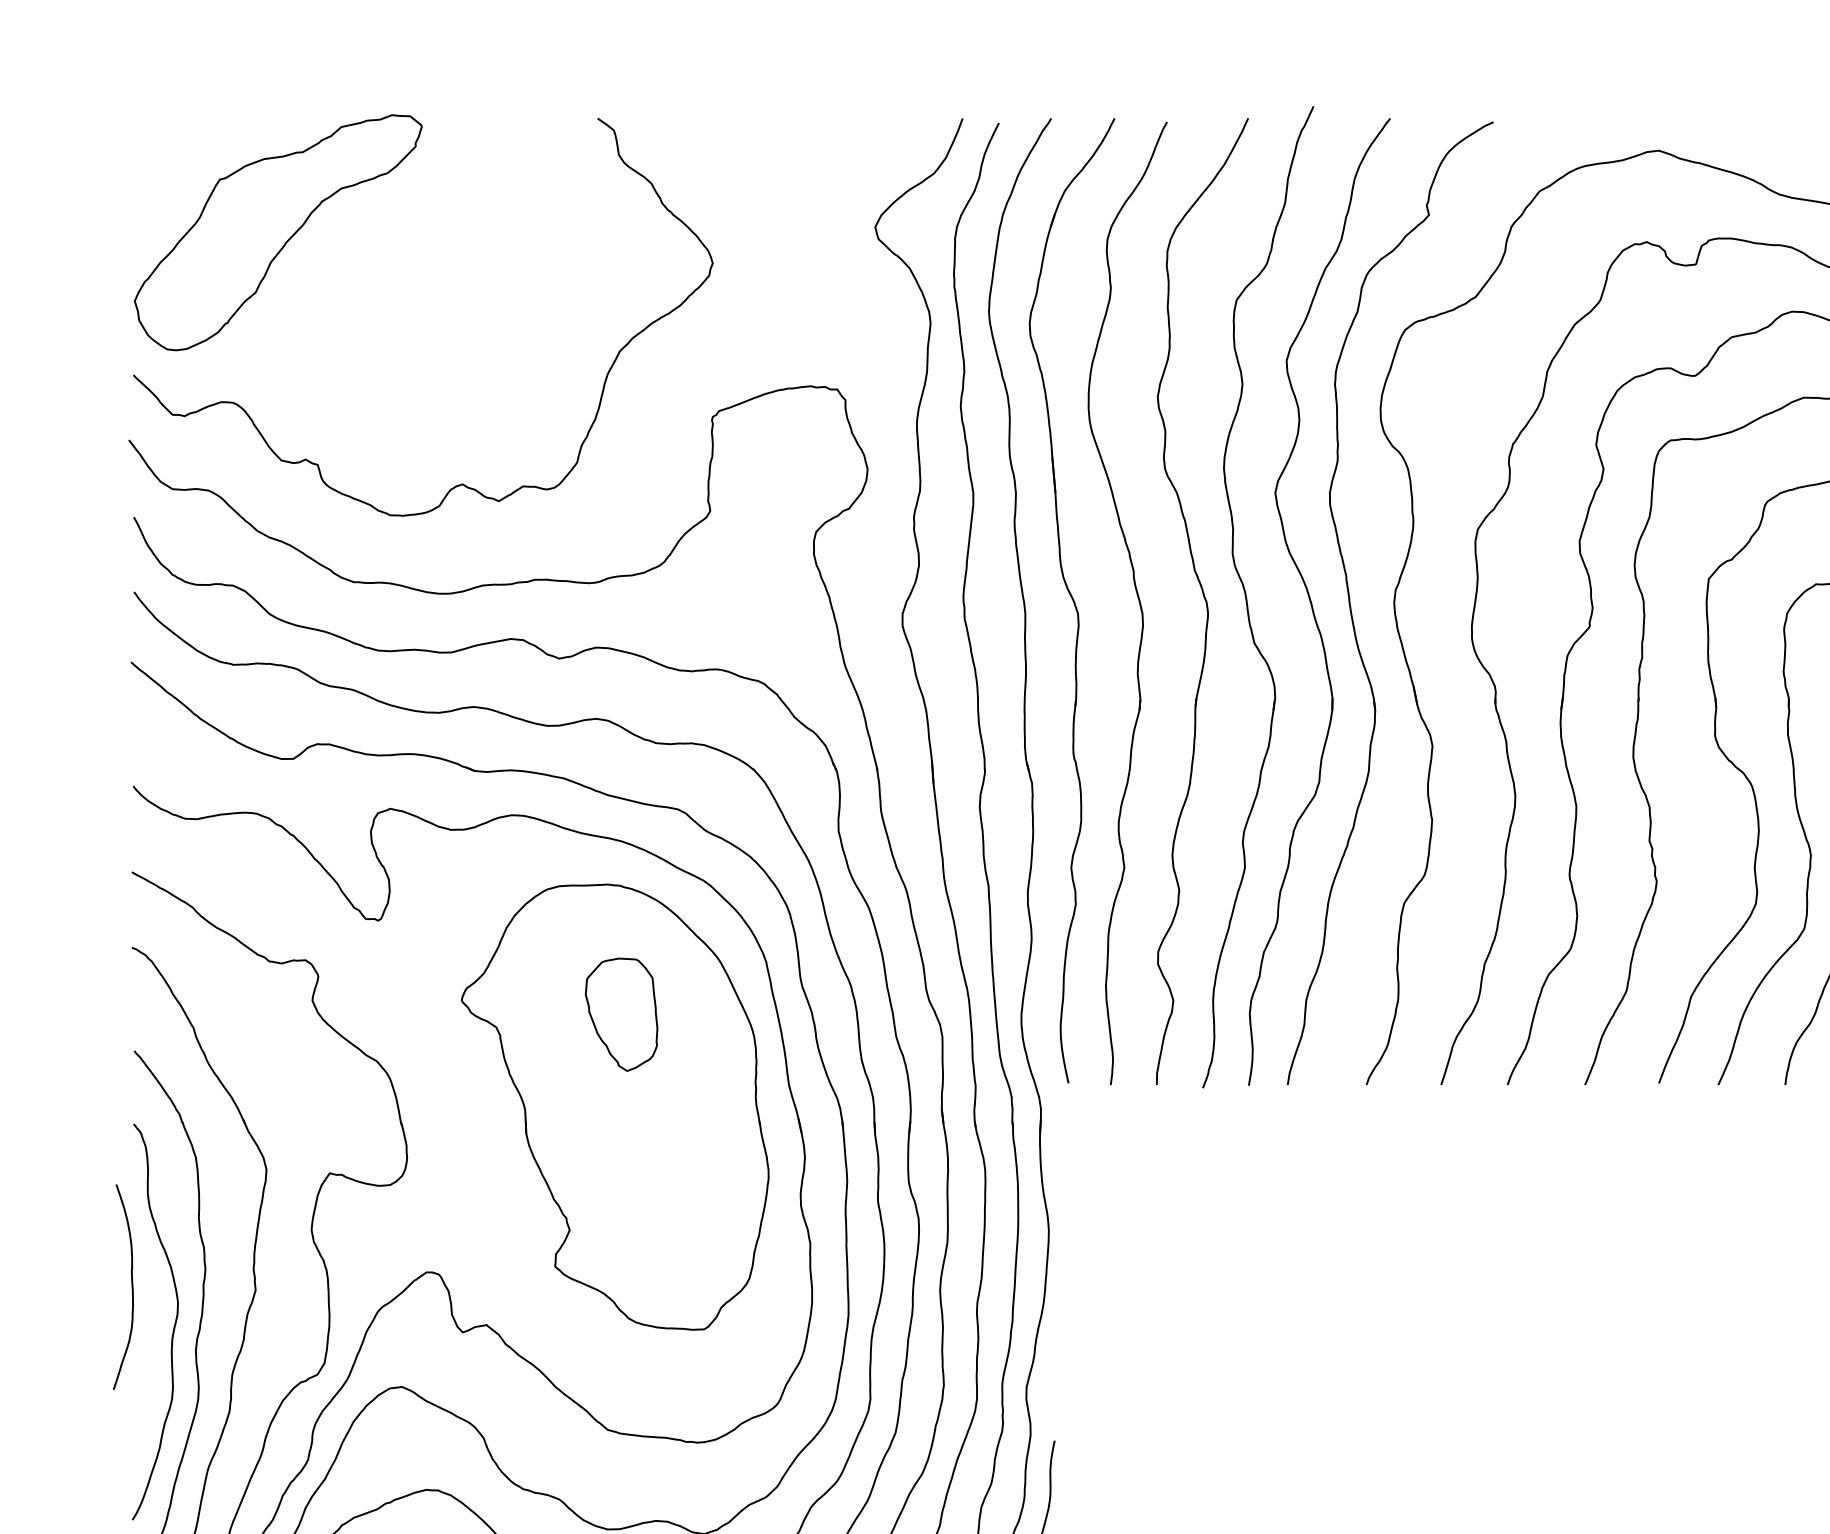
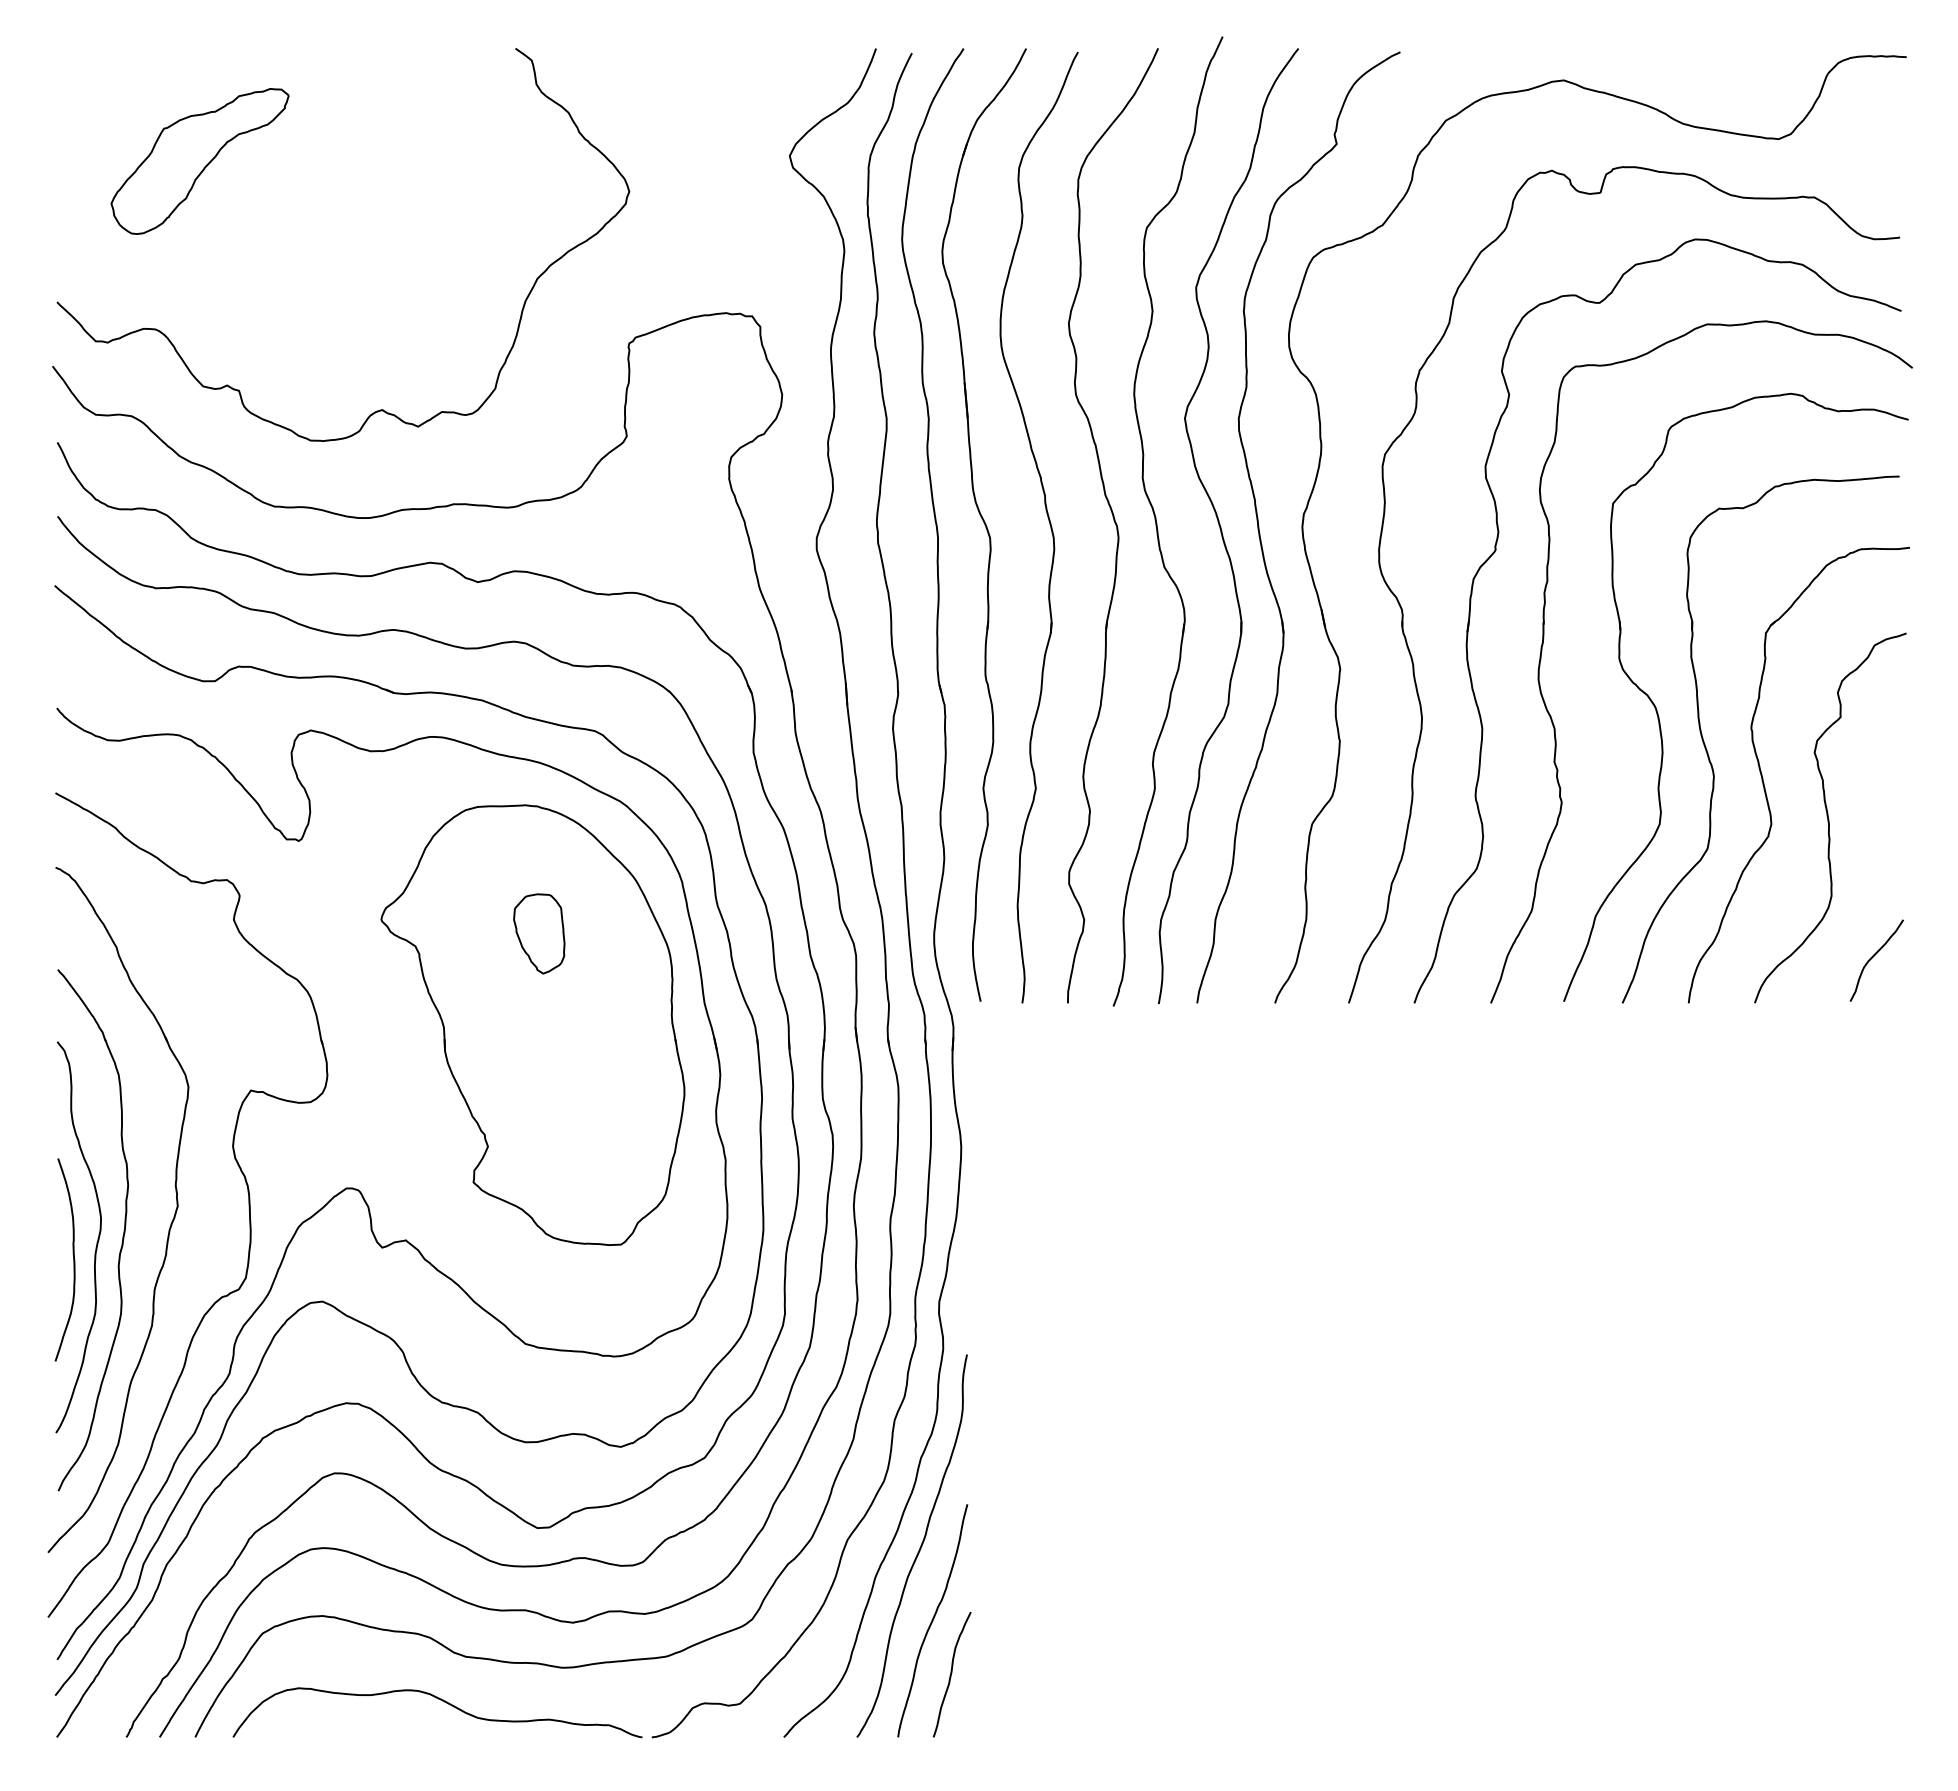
part: (277, 232) -> (199, 161), size x0.62
part: (621, 1014) -> (539, 933), size x0.71
curve: (131, 1286) -> (73, 1259), moved

